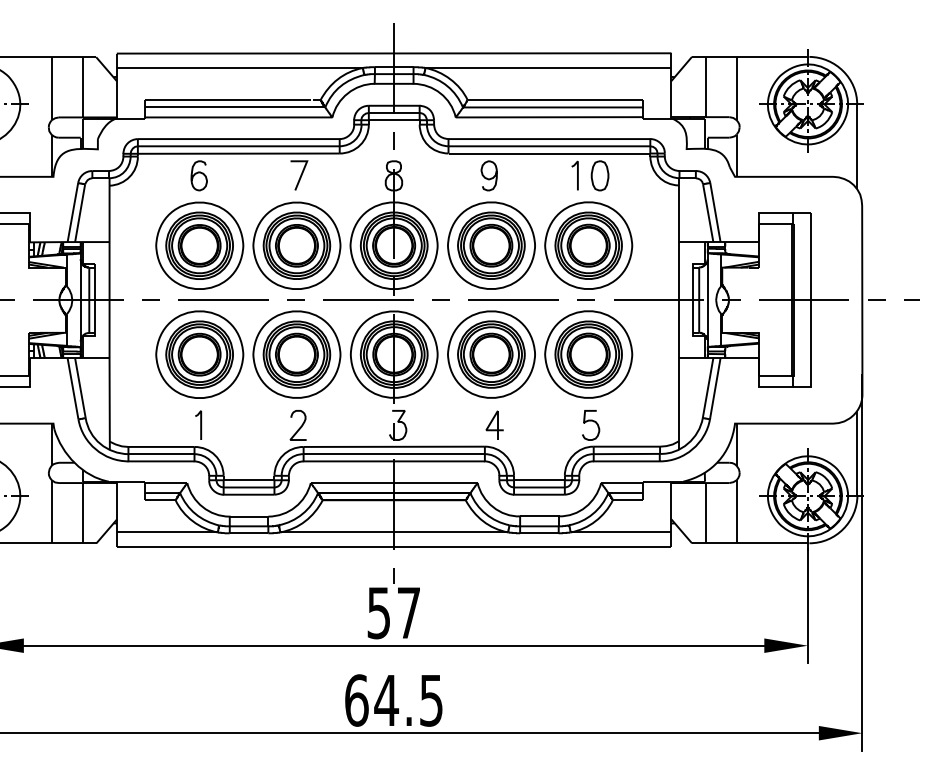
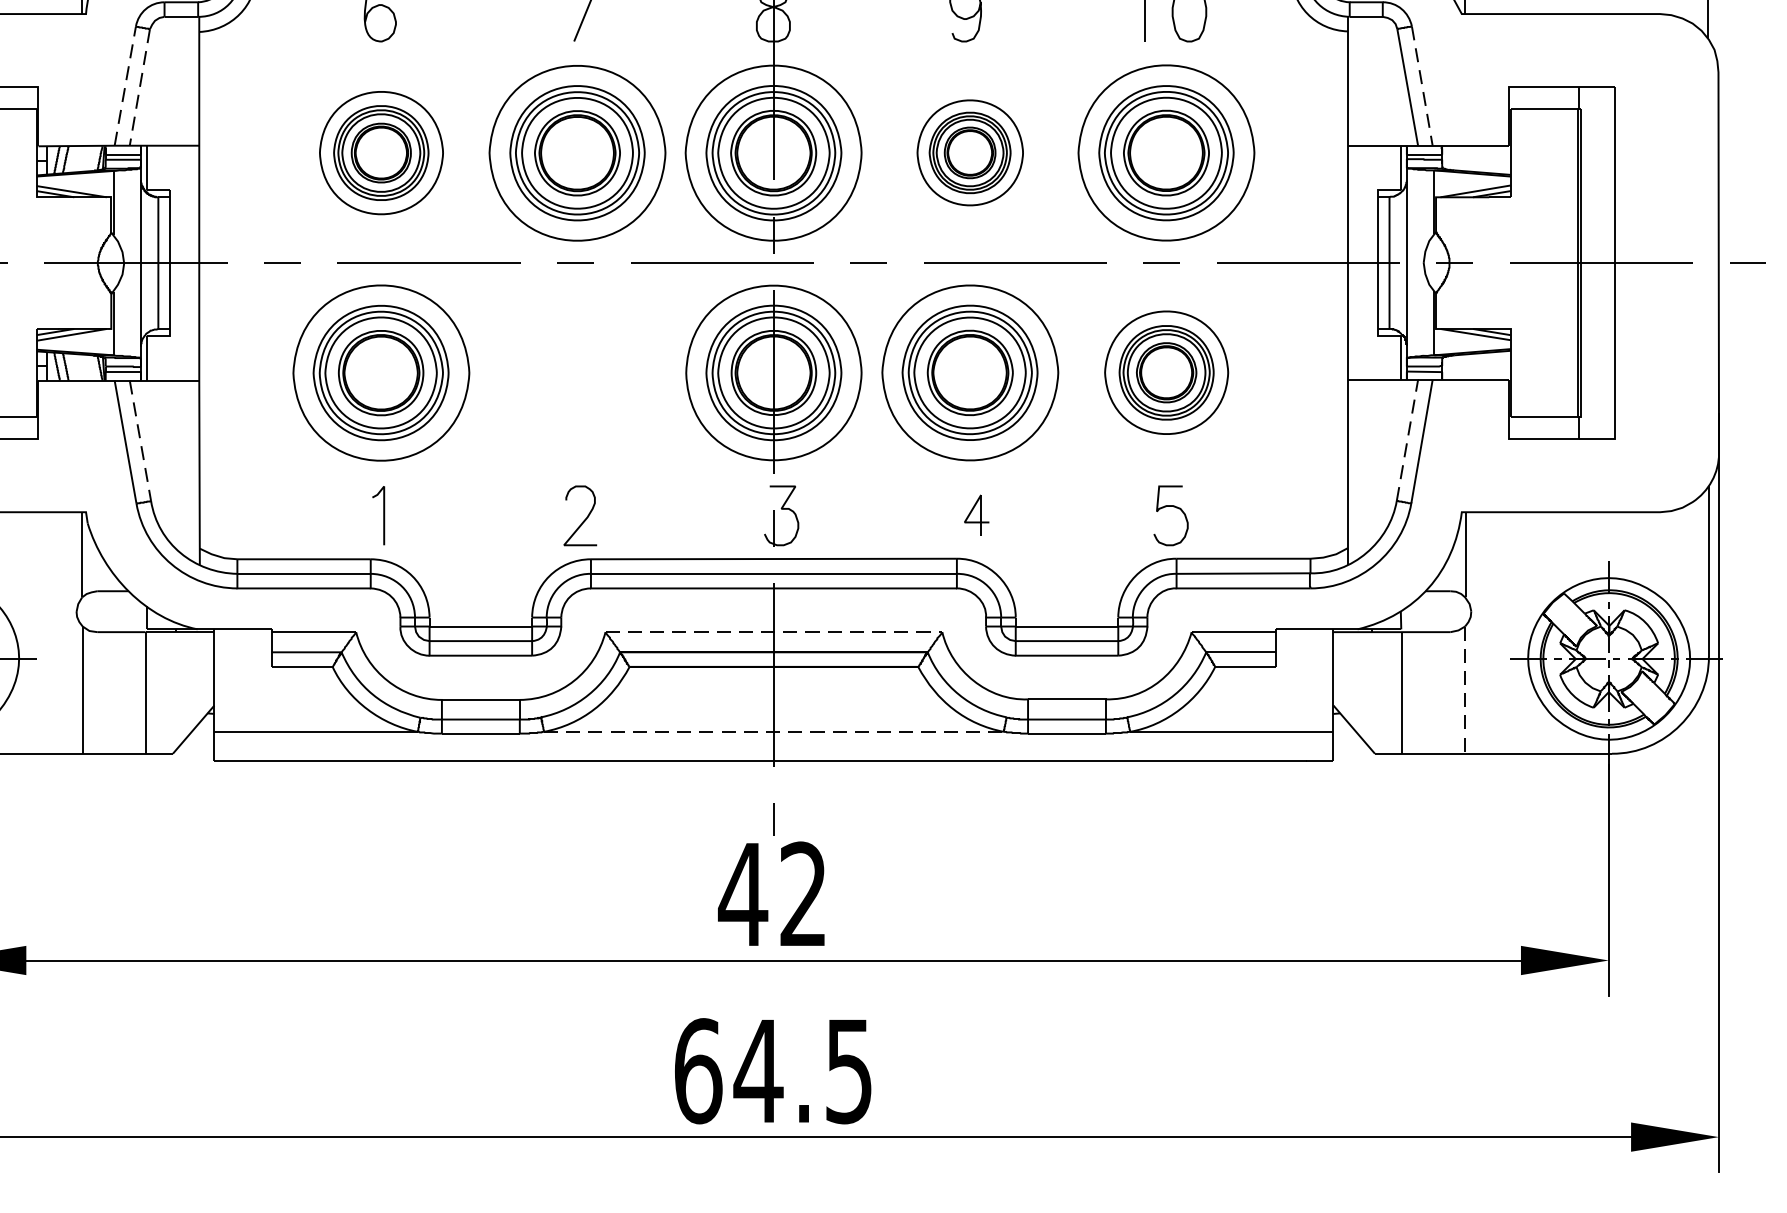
line: (73, 212) -> (126, 86), solid -> dashed
line: (80, 213) -> (140, 88), solid -> dashed
line: (715, 213) -> (1422, 88), solid -> dashed
part: (199, 245) -> (380, 152), size x0.7
part: (491, 245) -> (970, 152), size x0.6
part: (296, 354) -> (576, 372), removed
part: (588, 354) -> (1166, 372), size x0.7
line: (708, 387) -> (1408, 439), solid -> dashed
line: (80, 388) -> (140, 441), solid -> dashed
part: (494, 424) -> (976, 513), size x0.7
line: (394, 483) -> (774, 633), solid -> dashed
line: (736, 511) -> (1464, 689), solid -> dashed
line: (394, 532) -> (774, 731), solid -> dashed
text: (392, 612) -> (770, 893), 57 -> 42

